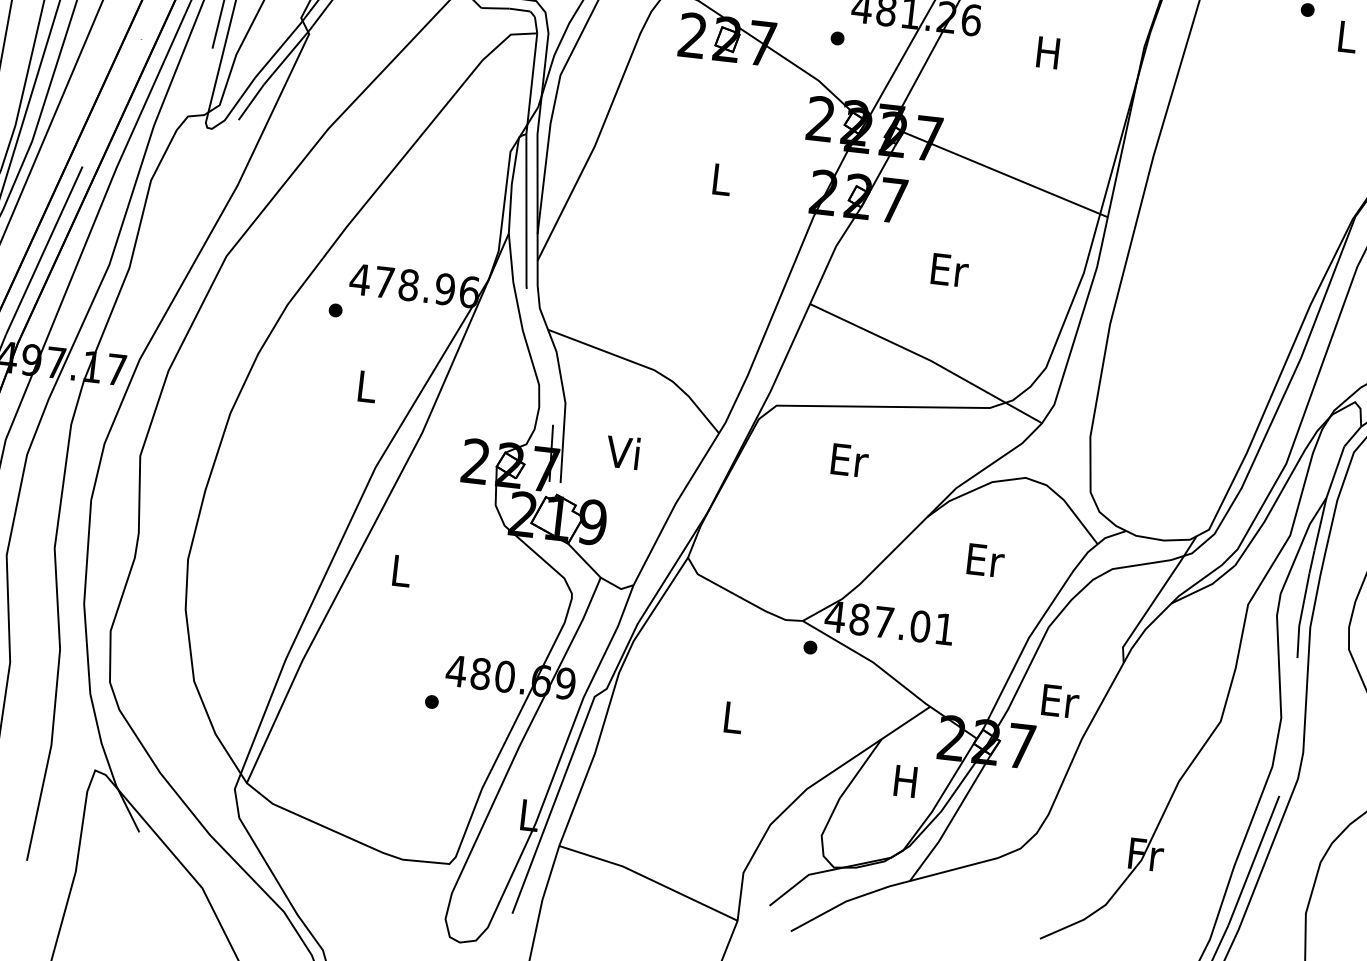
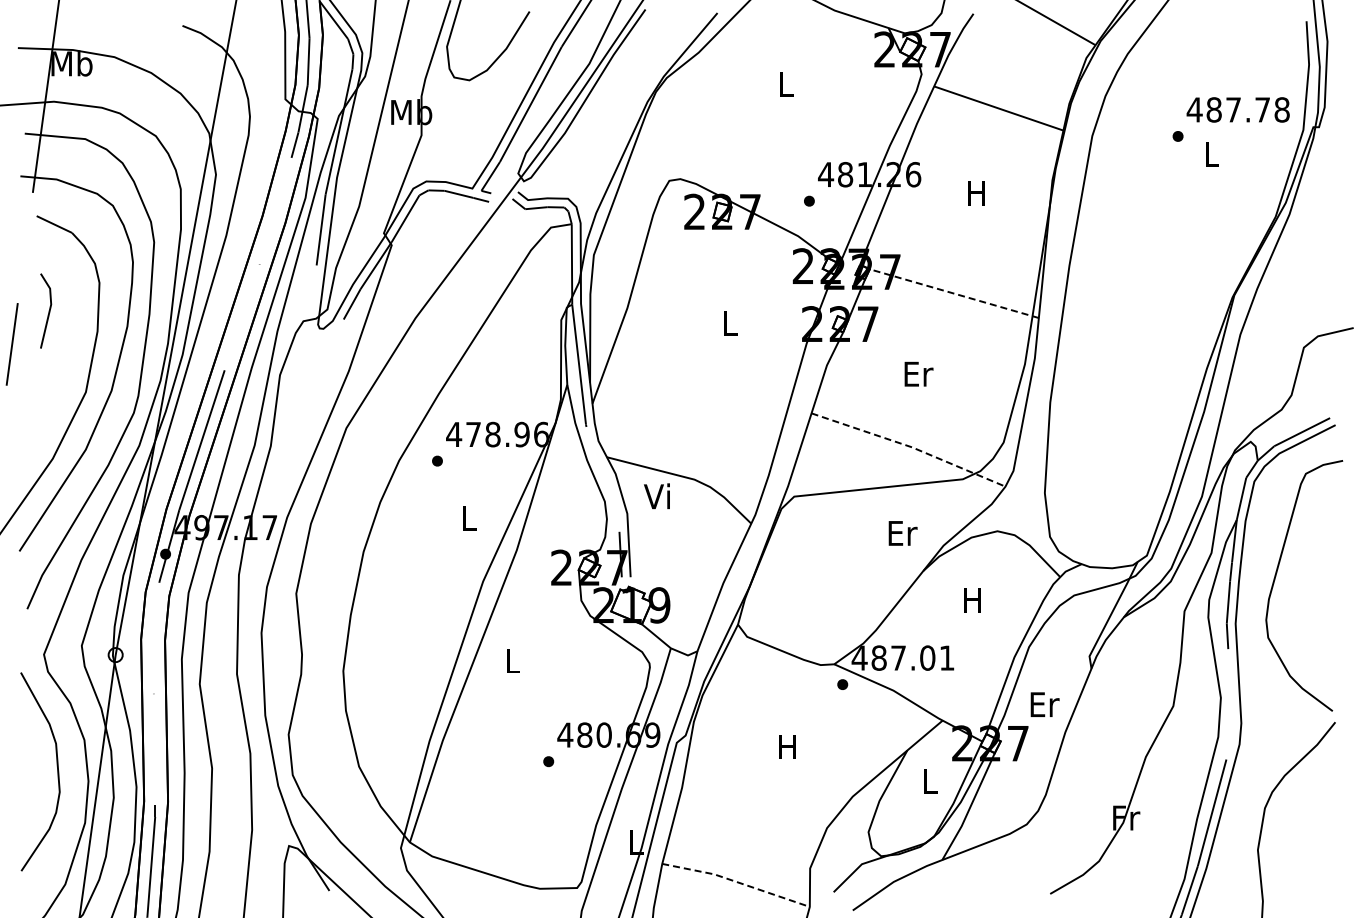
line: (1005, 174) -> (954, 293), solid -> dashed
line: (929, 359) -> (910, 446), solid -> dashed
text: (622, 452) -> (656, 496), moved
text: (849, 460) -> (902, 533), moved
text: (986, 559) -> (973, 599), Er -> H
text: (732, 717) -> (787, 746), L -> H
text: (905, 781) -> (929, 781), H -> L
line: (649, 878) -> (736, 881), solid -> dashed

